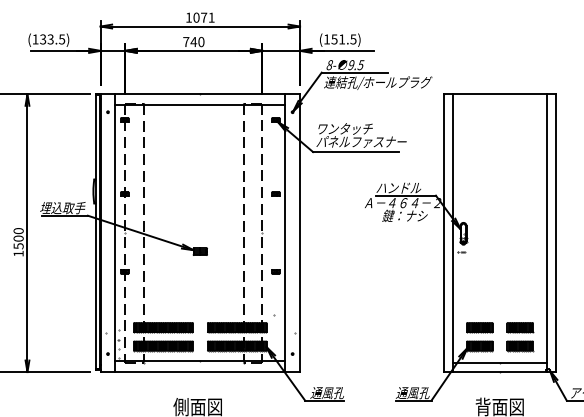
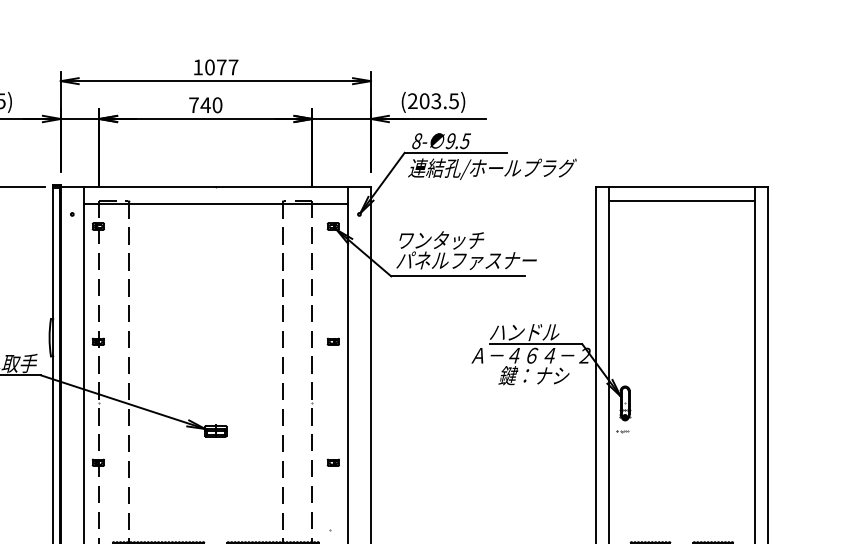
text: (211, 17) -> (233, 67), 1071 -> 1077
text: (334, 39) -> (424, 101), (151.5) -> (203.5)
line: (499, 103) -> (681, 200), added

